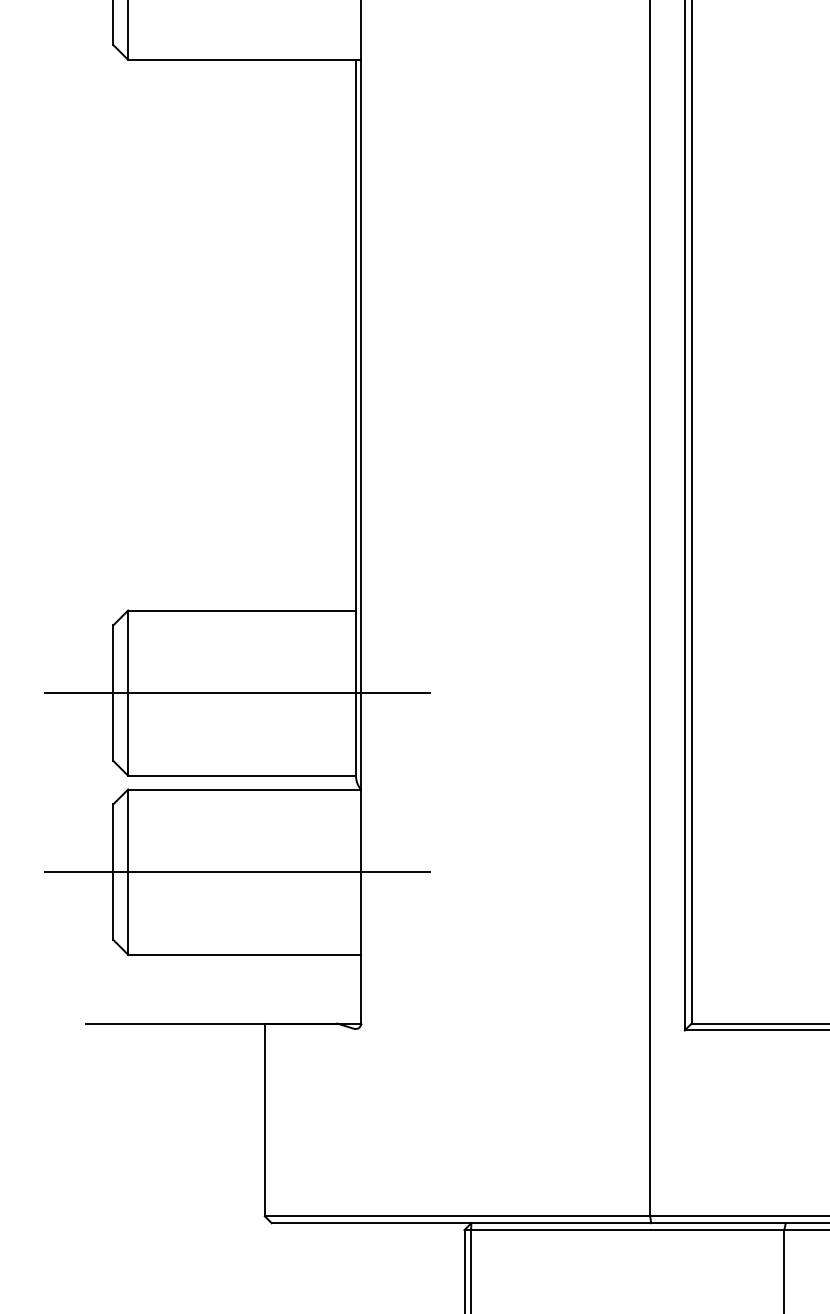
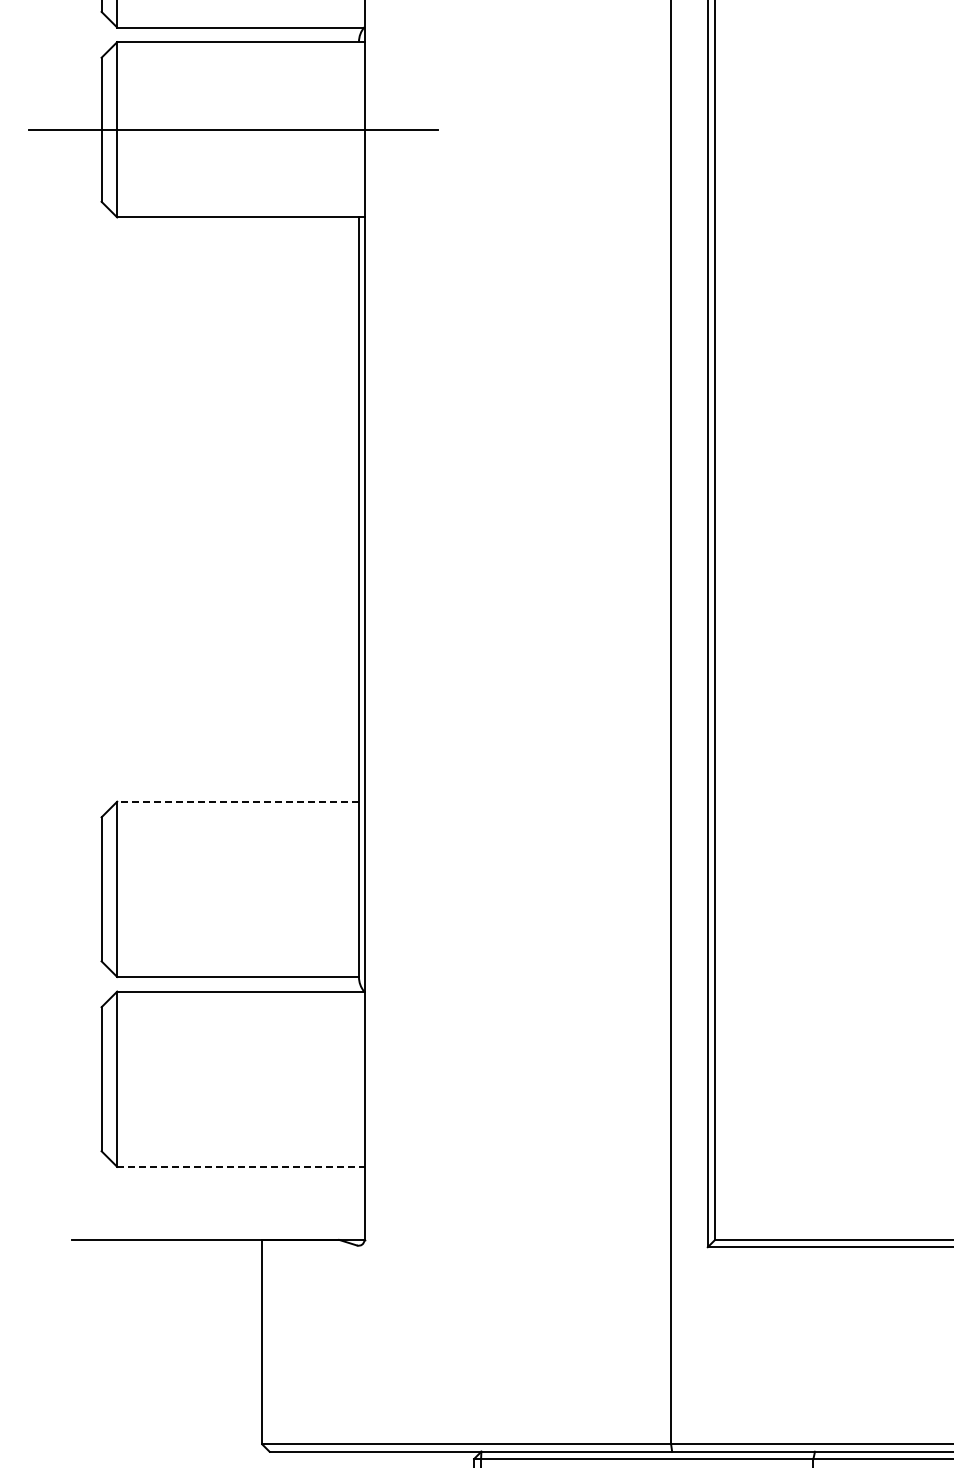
line: (242, 610) -> (238, 801), solid -> dashed
line: (236, 693) -> (232, 889), removed
line: (236, 872) -> (232, 1079), removed
line: (244, 954) -> (240, 1166), solid -> dashed

